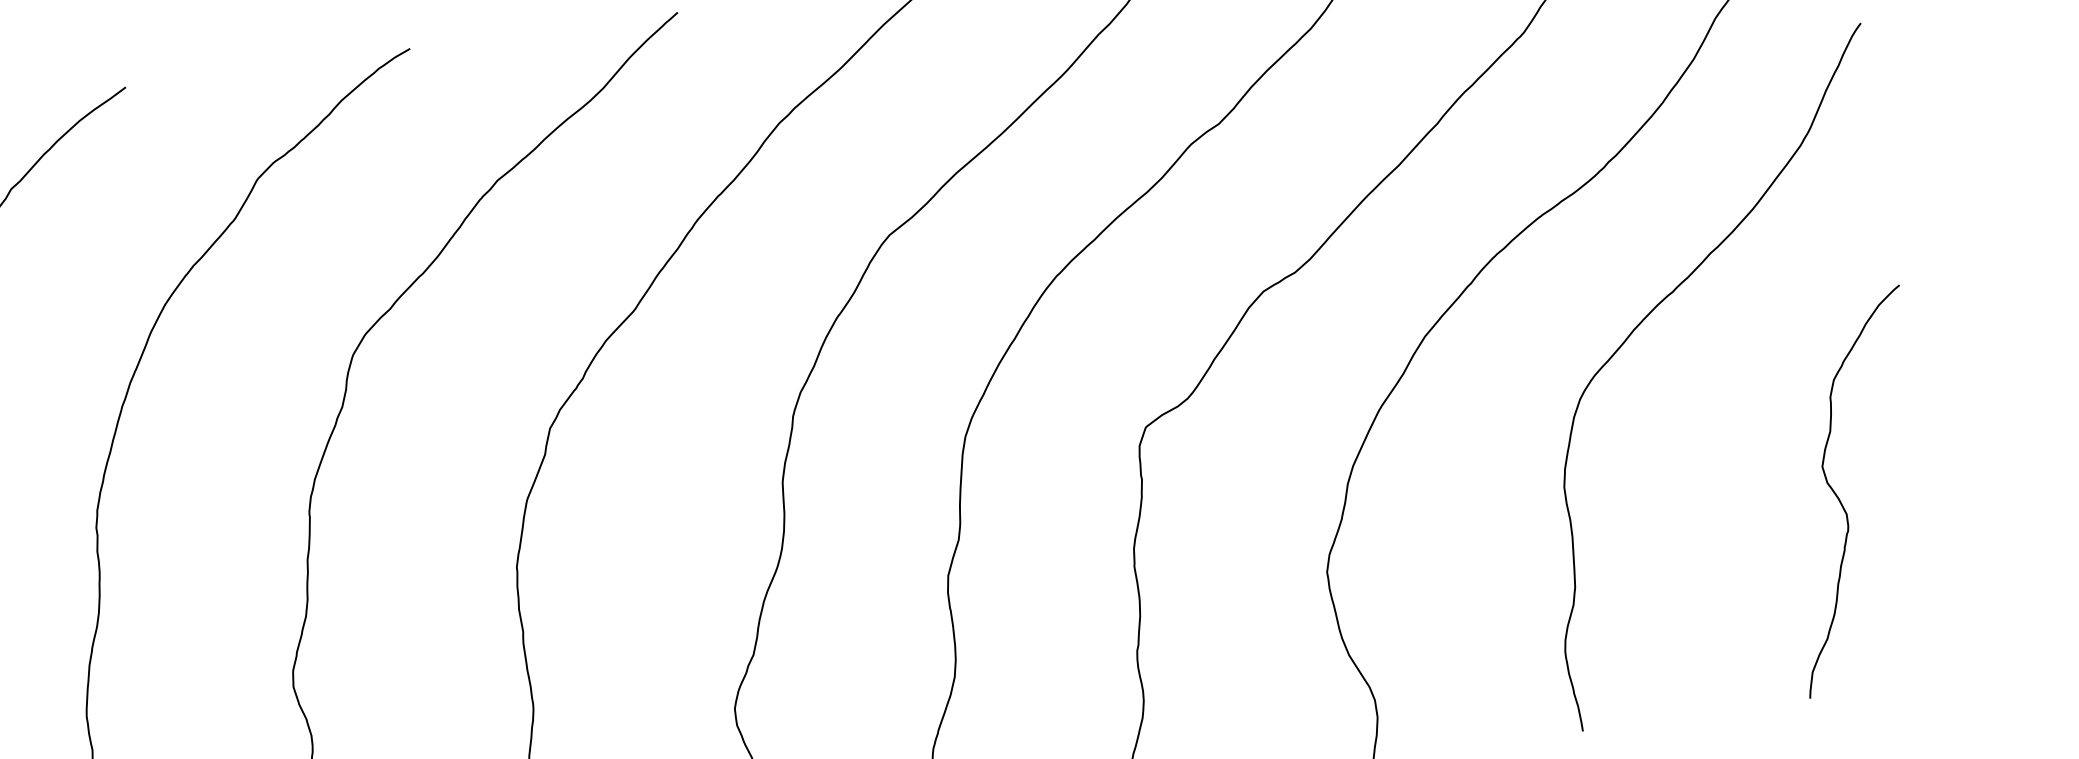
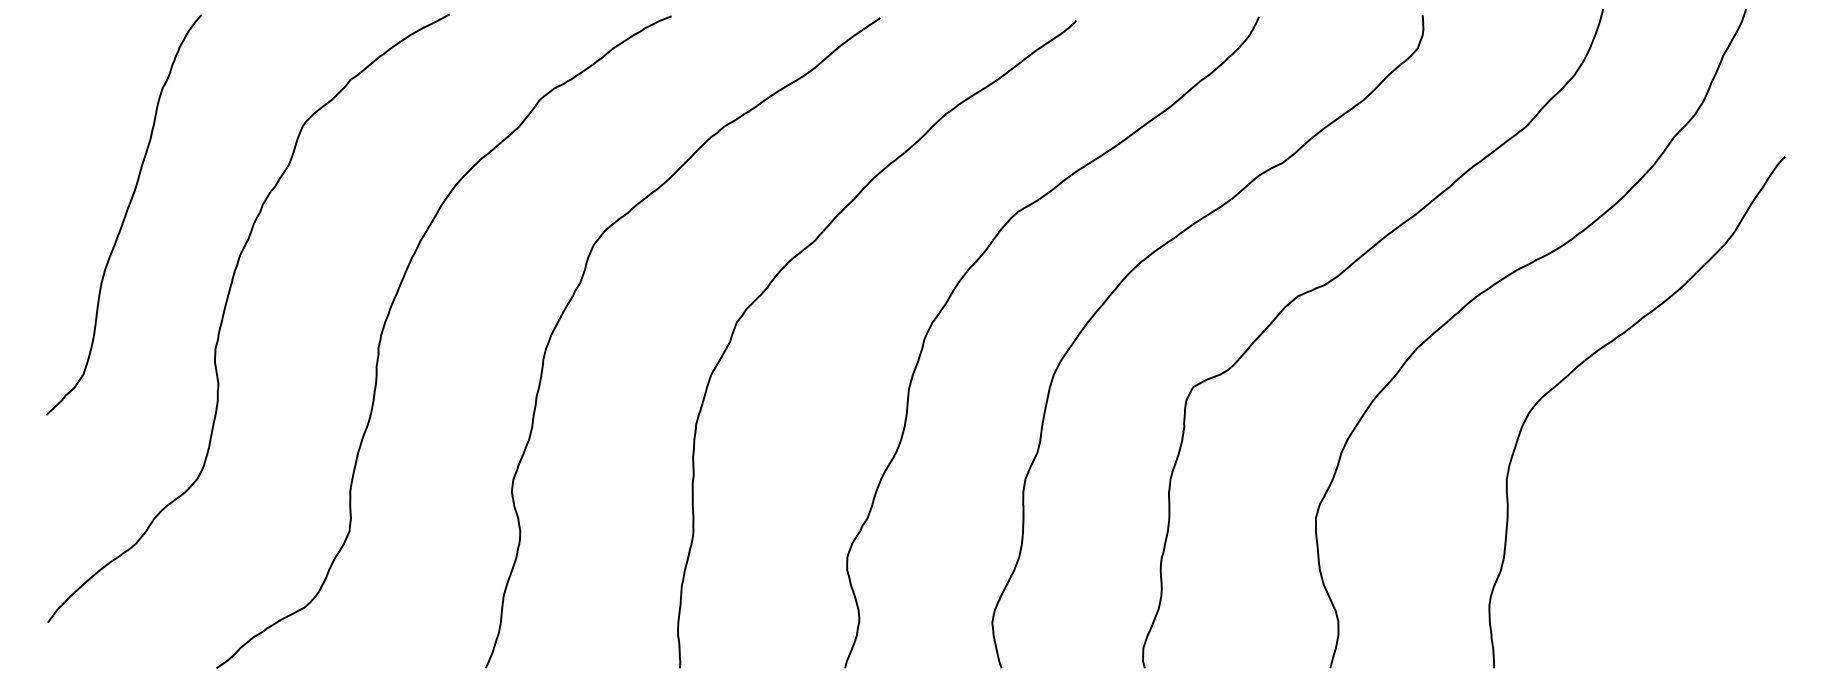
curve: (1839, 497) -> (1716, 517), removed

